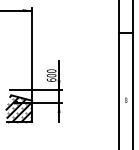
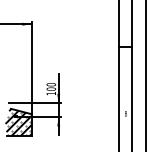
text: (51, 79) -> (51, 93), 600 -> 100

